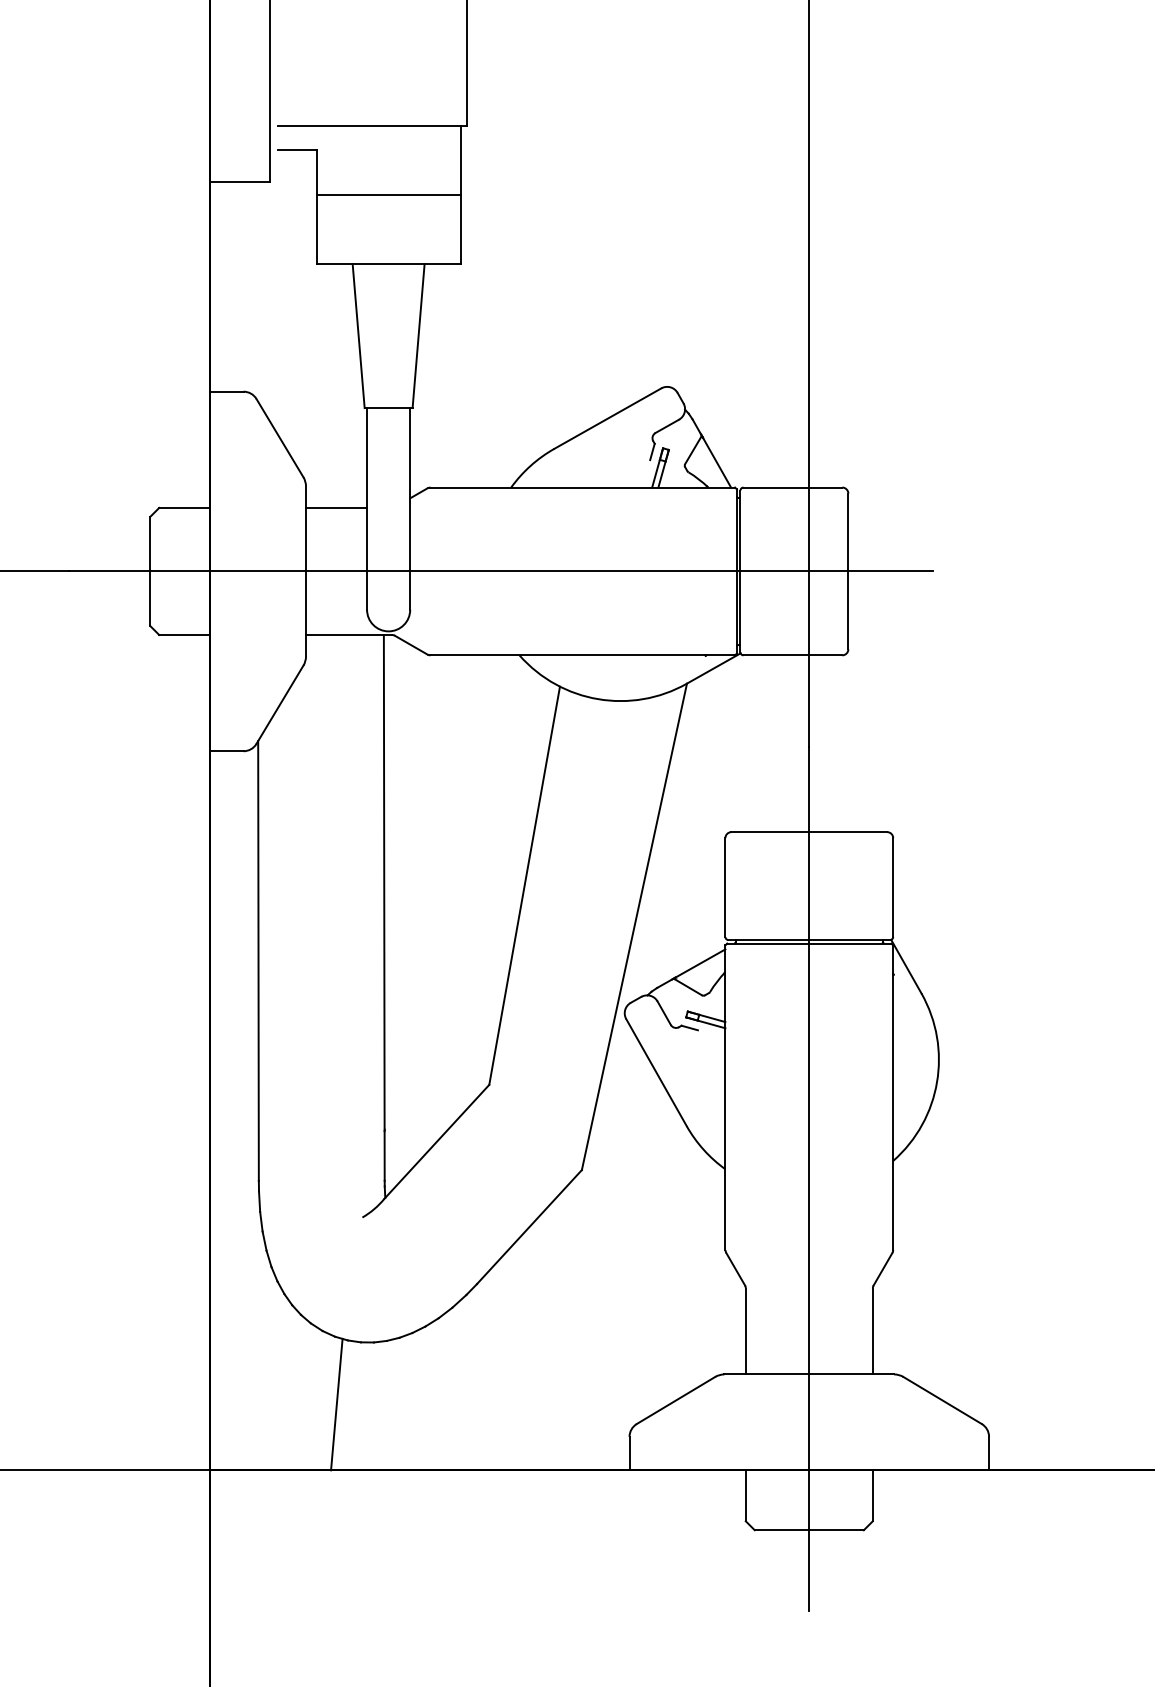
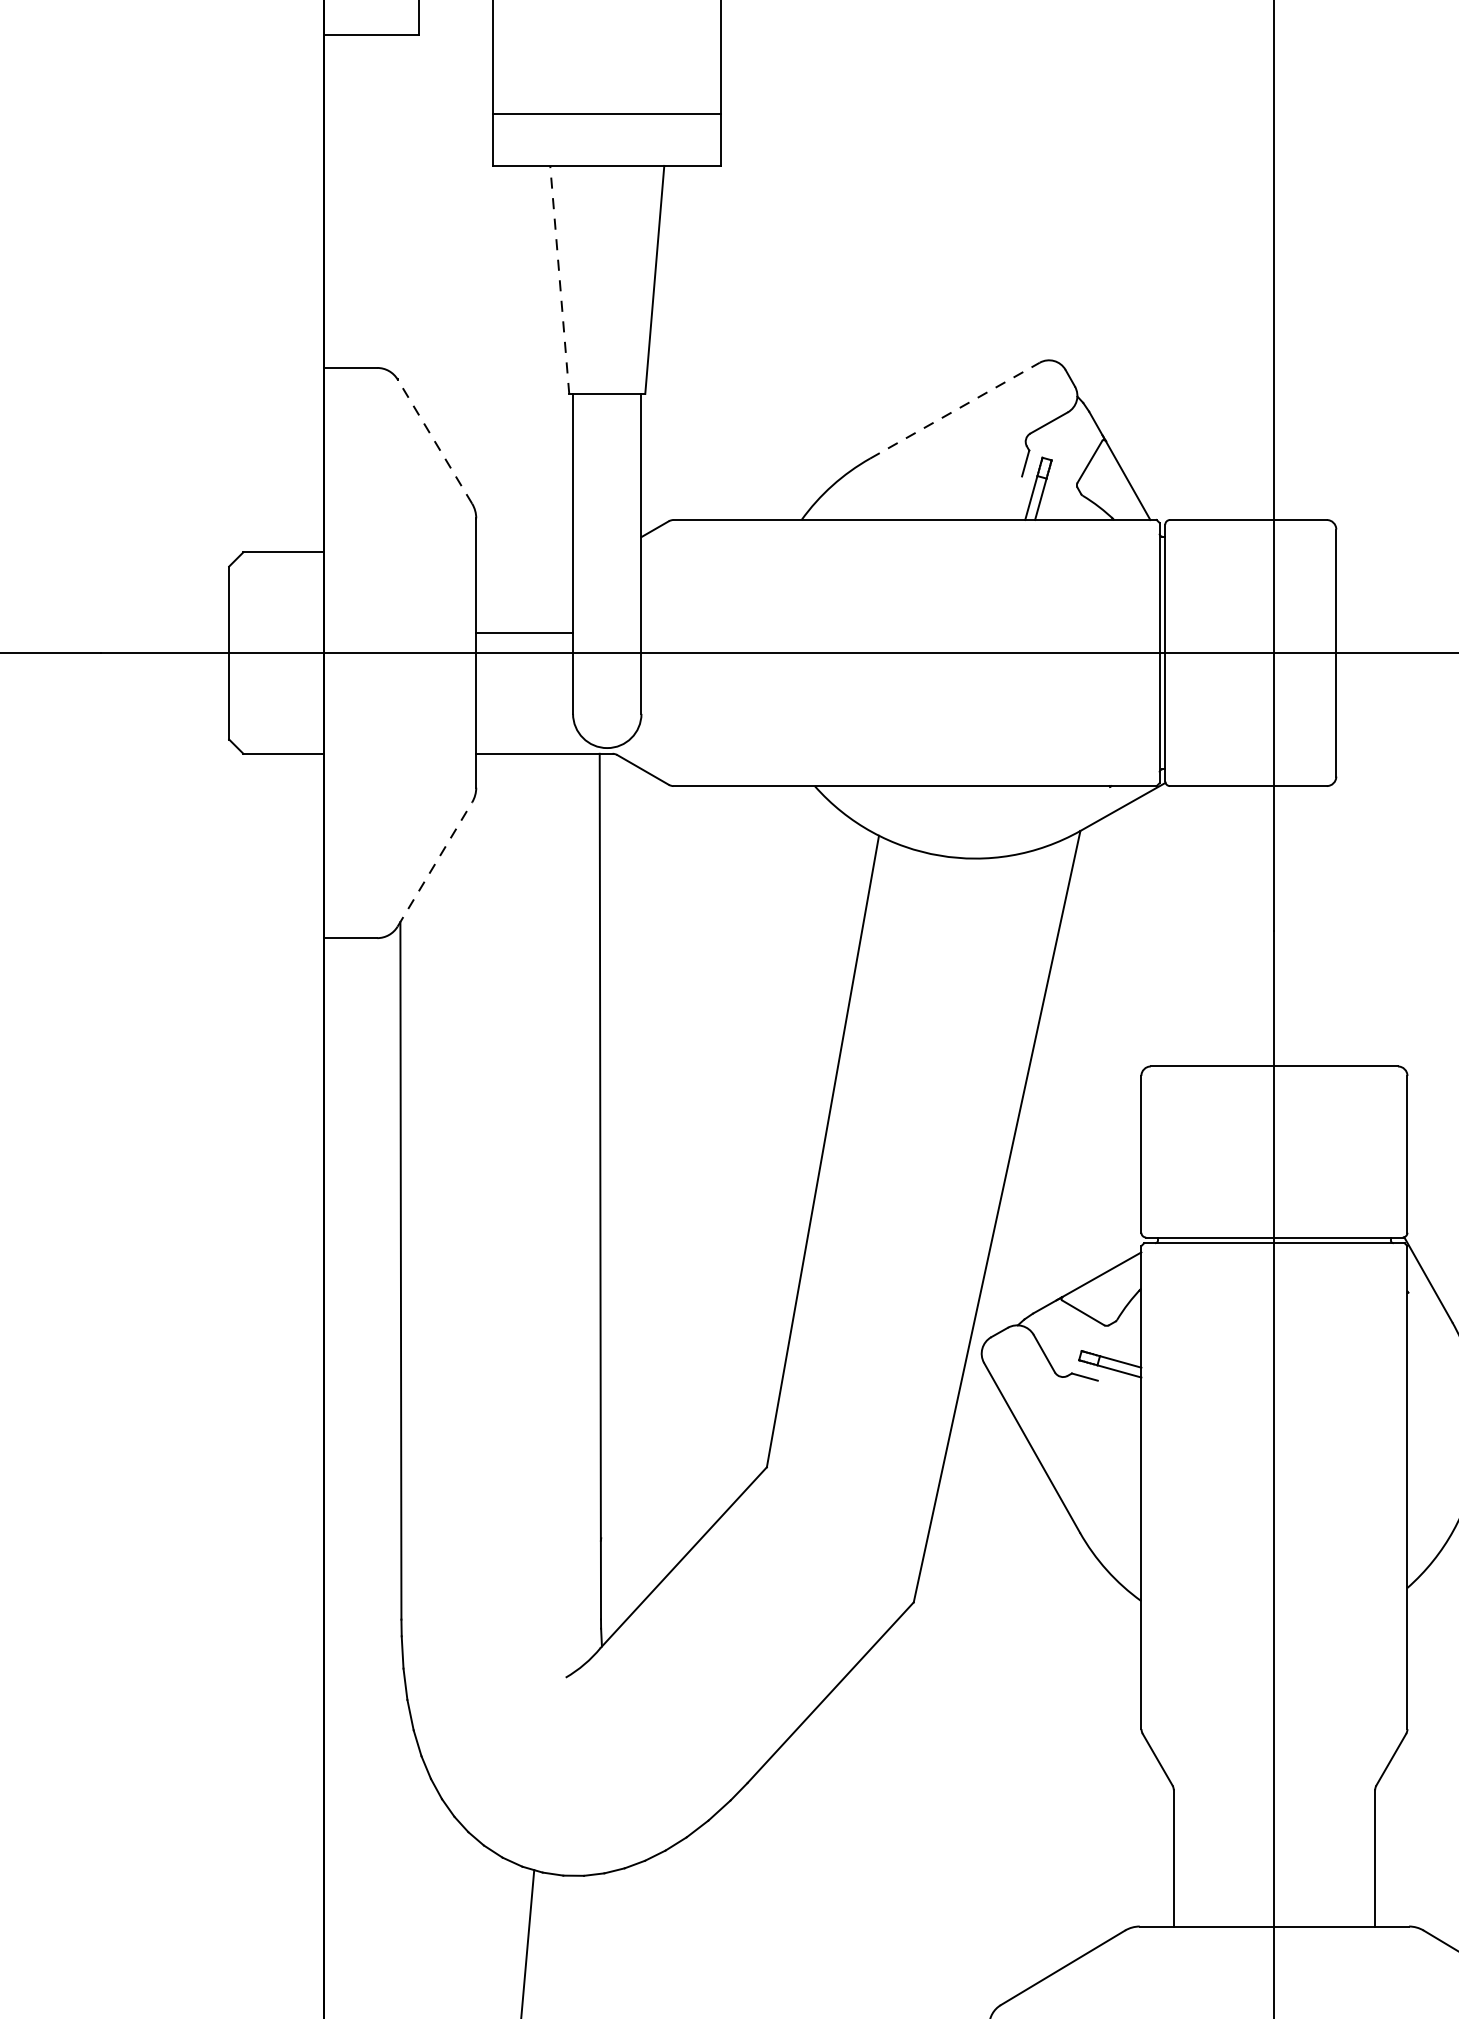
line: (388, 195) -> (607, 113), moved
line: (358, 335) -> (559, 278), solid -> dashed
line: (608, 418) -> (955, 410), solid -> dashed
line: (279, 438) -> (434, 442), solid -> dashed
line: (336, 507) -> (524, 632), moved
line: (279, 704) -> (434, 864), solid -> dashed

